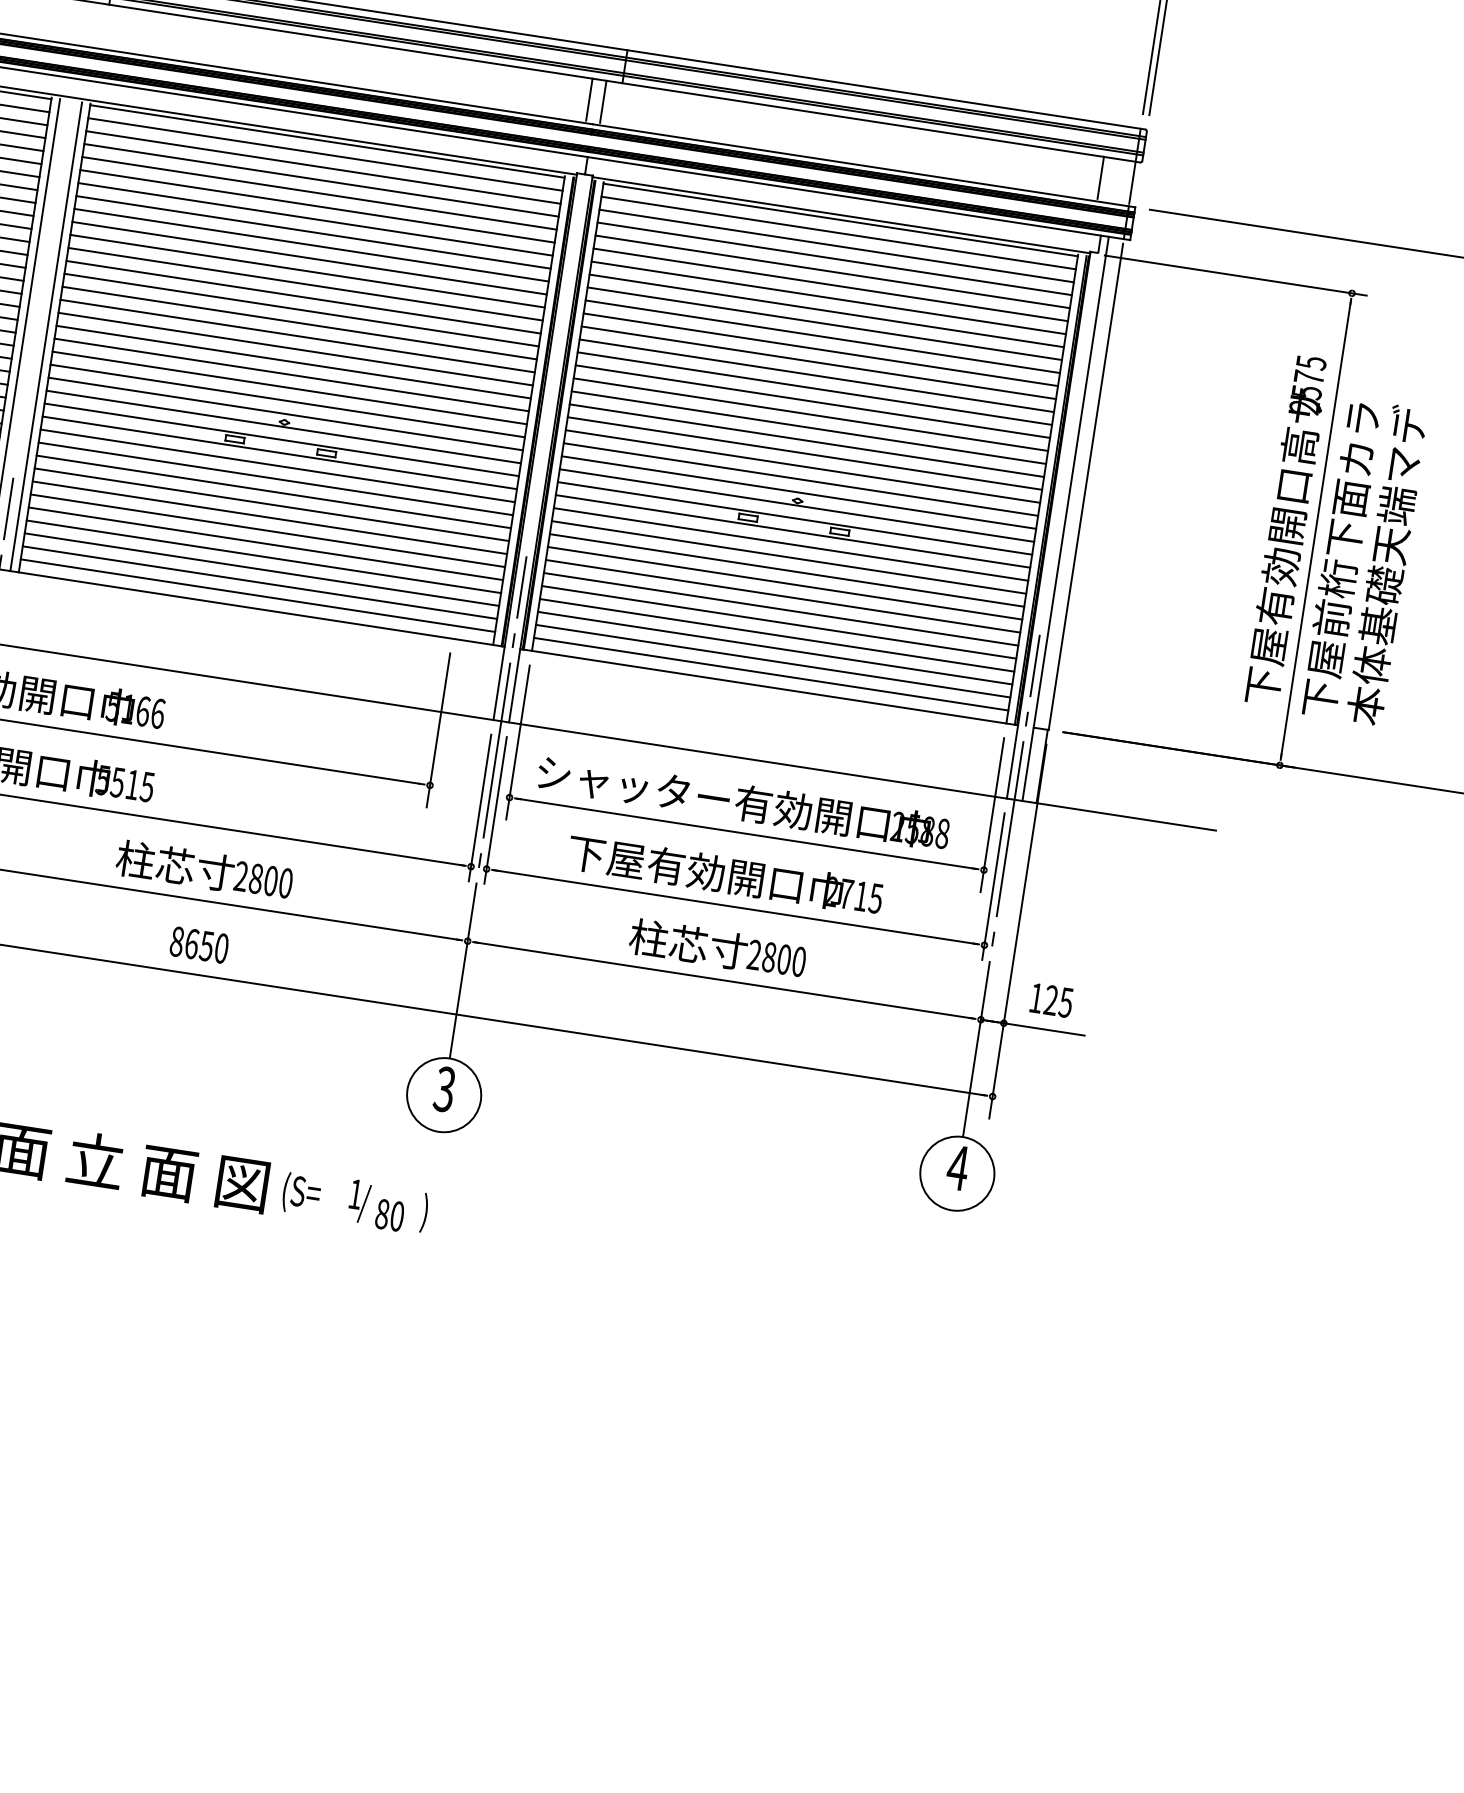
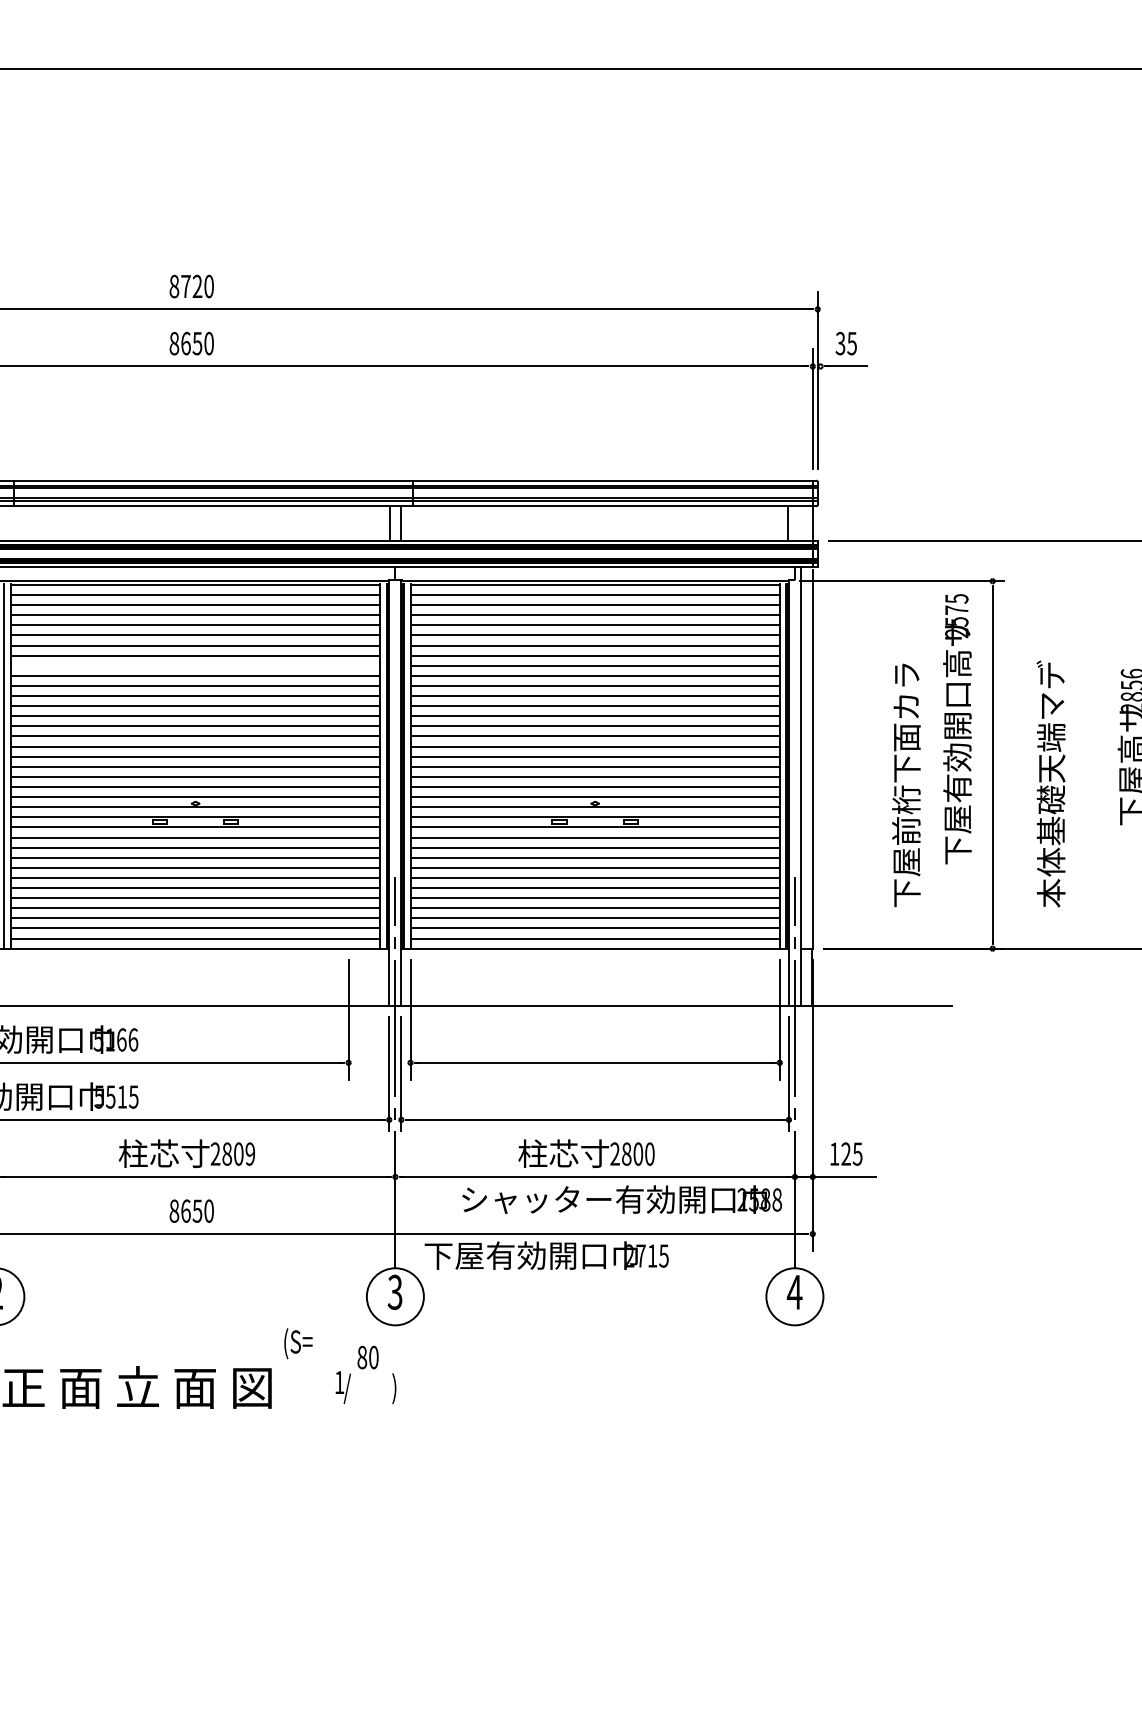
line: (311, 244) -> (195, 665), removed
text: (1286, 530) -> (957, 729), moved
text: (1341, 560) -> (906, 785), moved
text: (742, 802) -> (621, 1199), moved
text: (725, 874) -> (546, 1255), moved
text: (286, 882) -> (250, 1153), 2800 -> 2809
text: (301, 1193) -> (298, 1343), moved
text: (389, 1215) -> (367, 1357), moved

